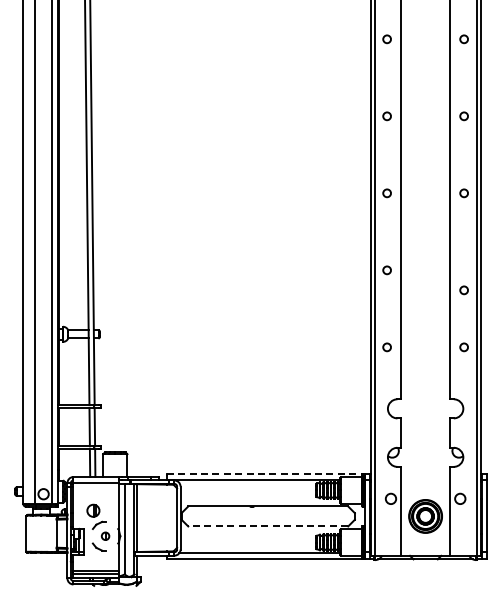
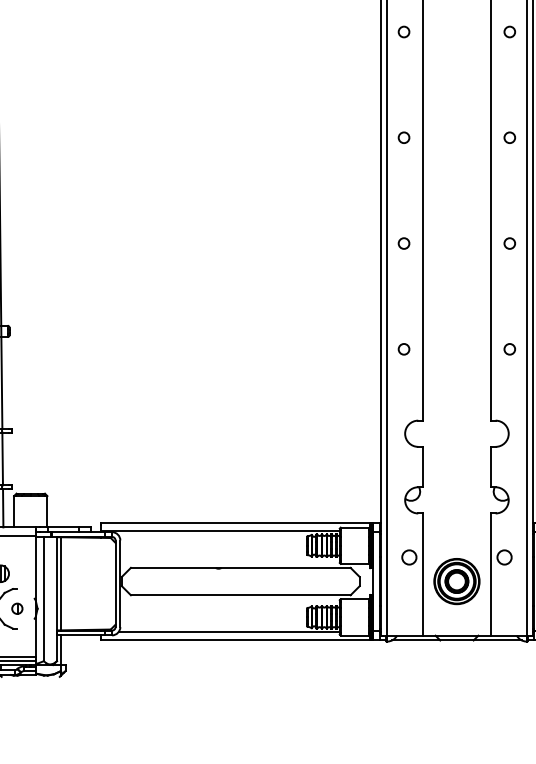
circle: (463, 290) -> (508, 243), moved
line: (265, 473) -> (237, 522), dashed -> solid
line: (268, 526) -> (241, 595), dashed -> solid

